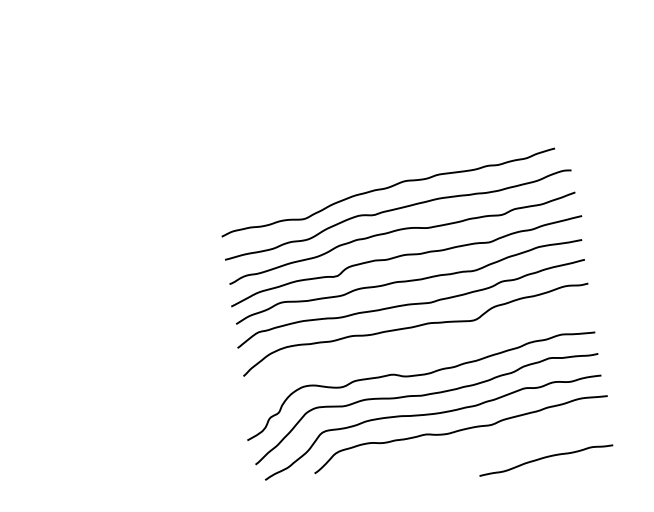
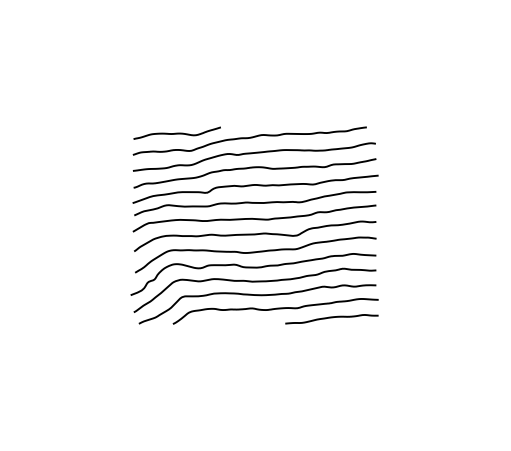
curve: (280, 195) -> (176, 132), added
curve: (419, 354) -> (255, 253), added
curve: (545, 459) -> (331, 318), moved

